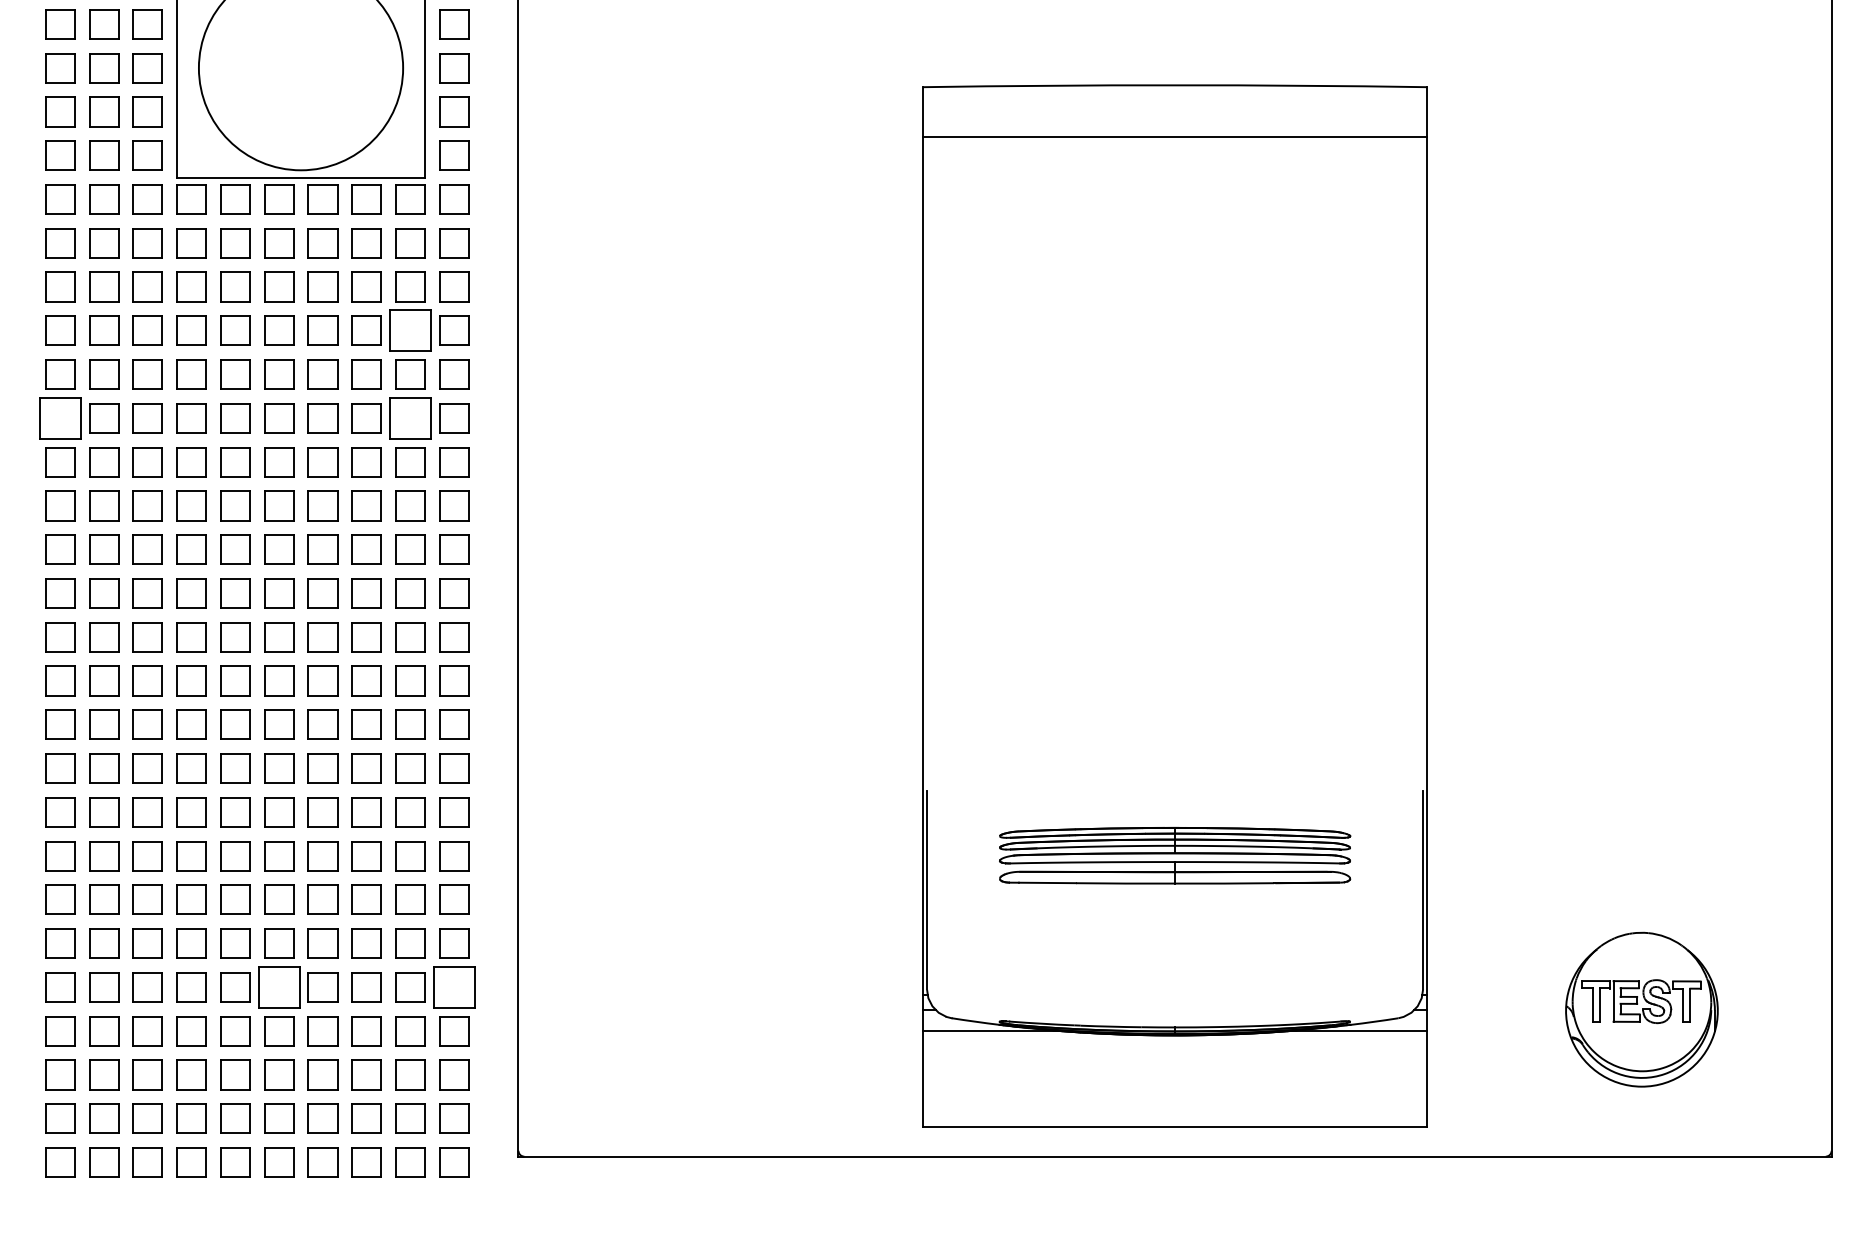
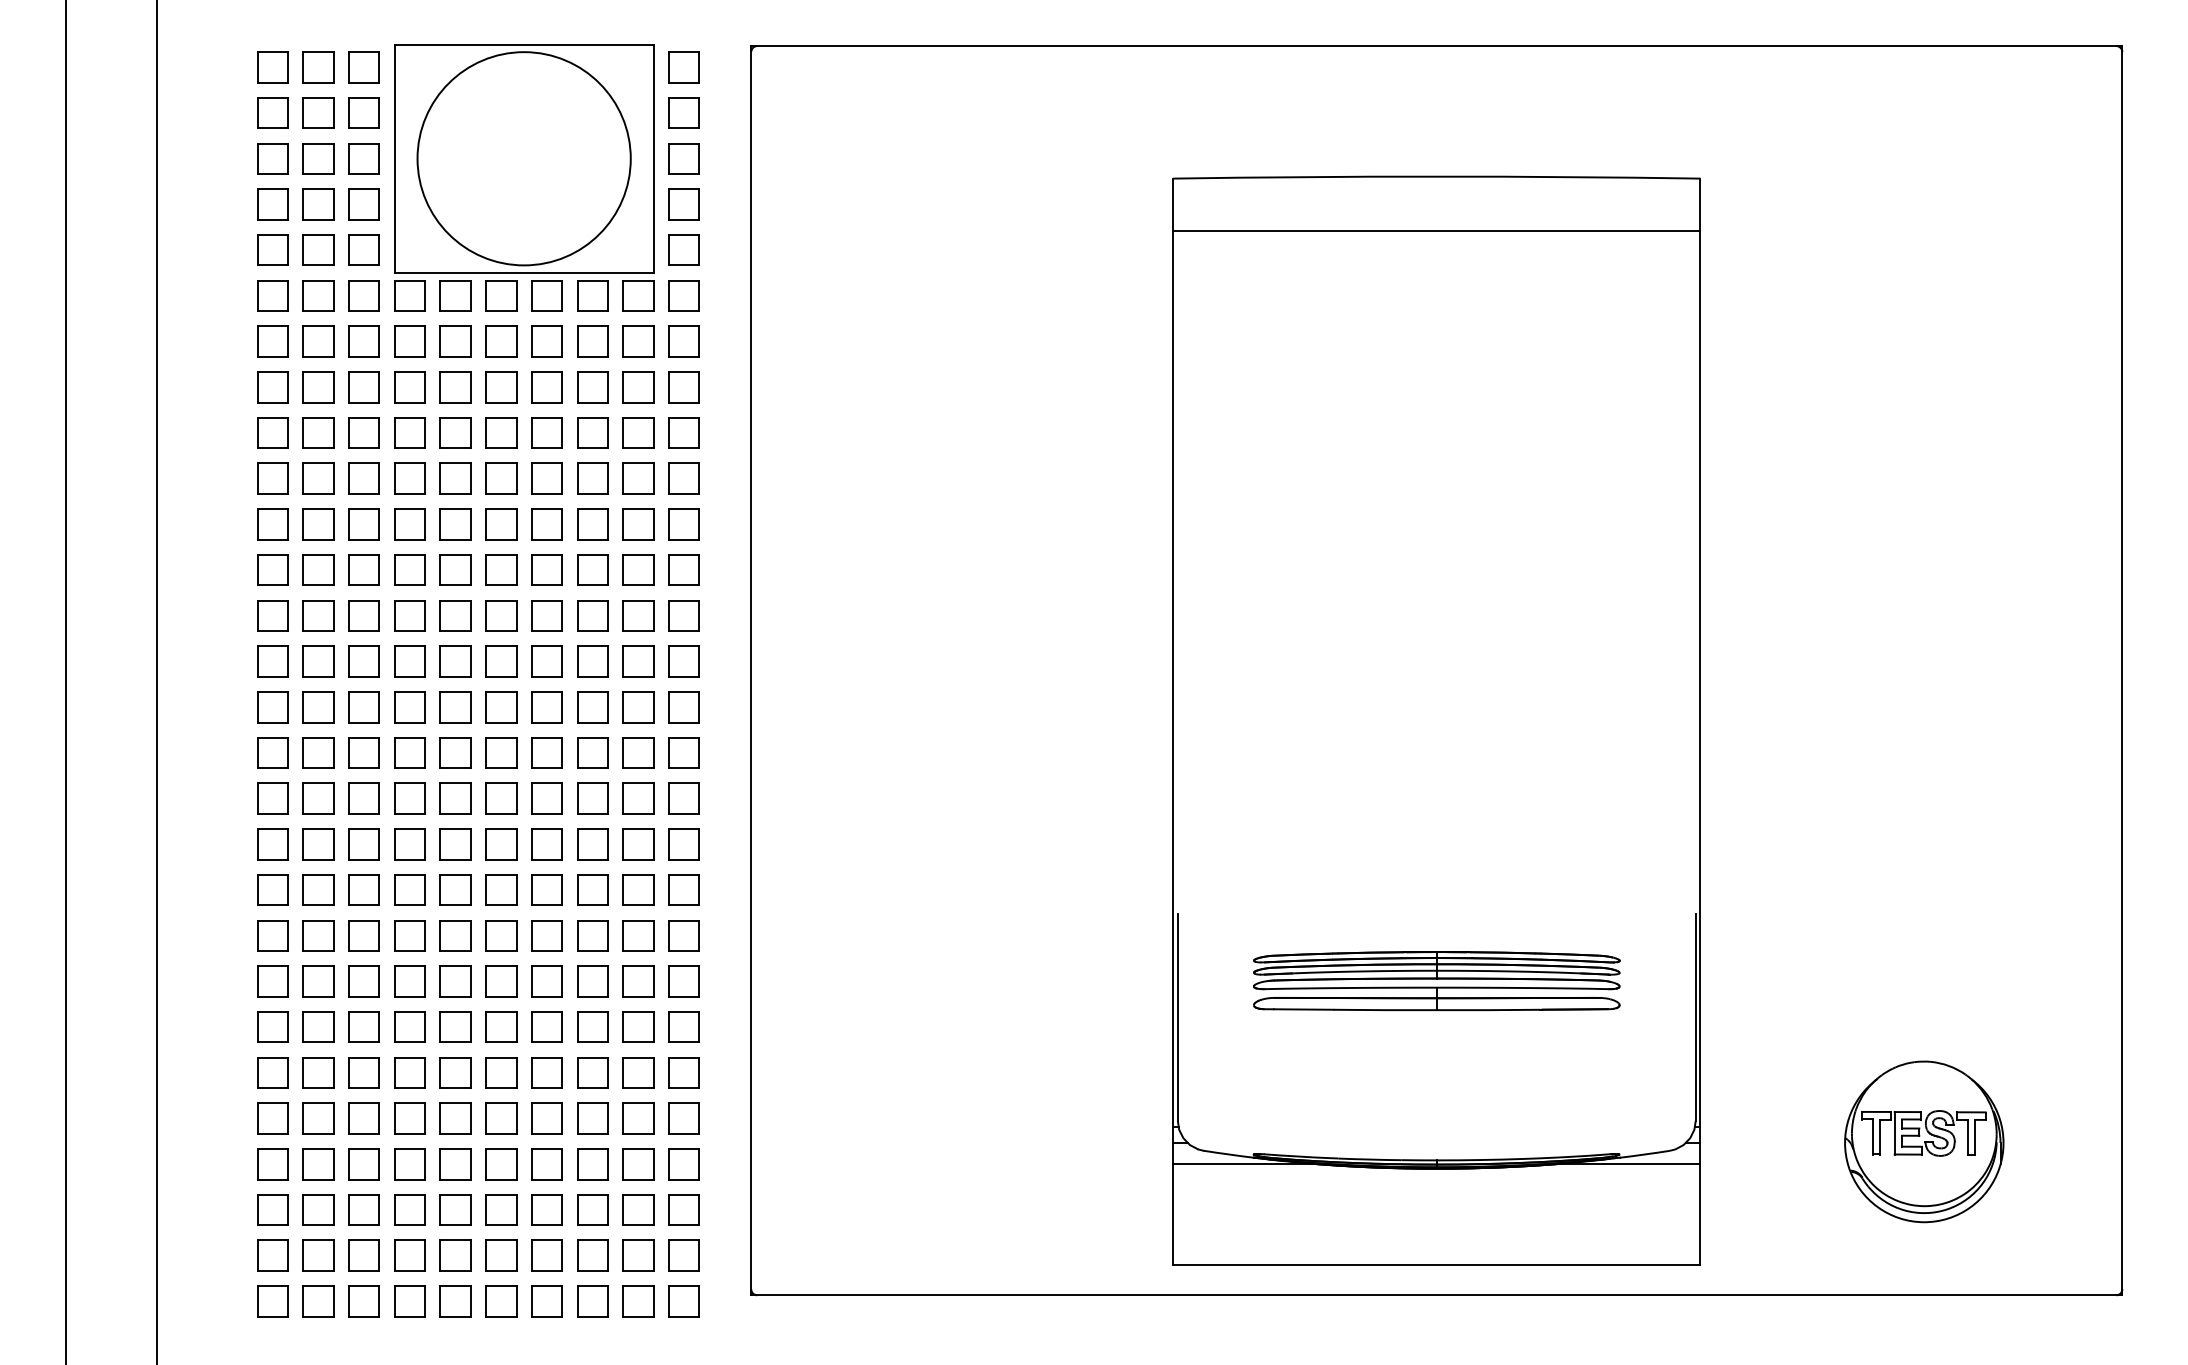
part: (410, 330) -> (638, 432), size x0.71
part: (60, 418) -> (272, 524), size x0.71
part: (410, 418) -> (638, 524), size x0.71
part: (279, 987) -> (501, 1118), size x0.71
part: (453, 987) -> (683, 1118), size x0.71

